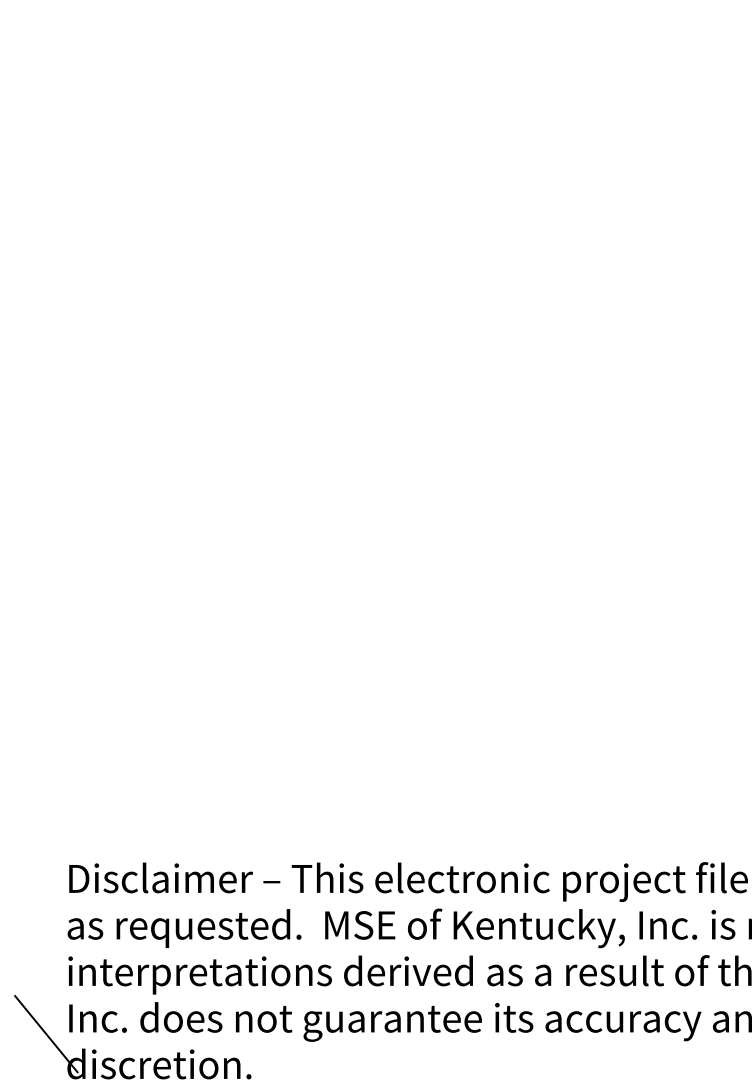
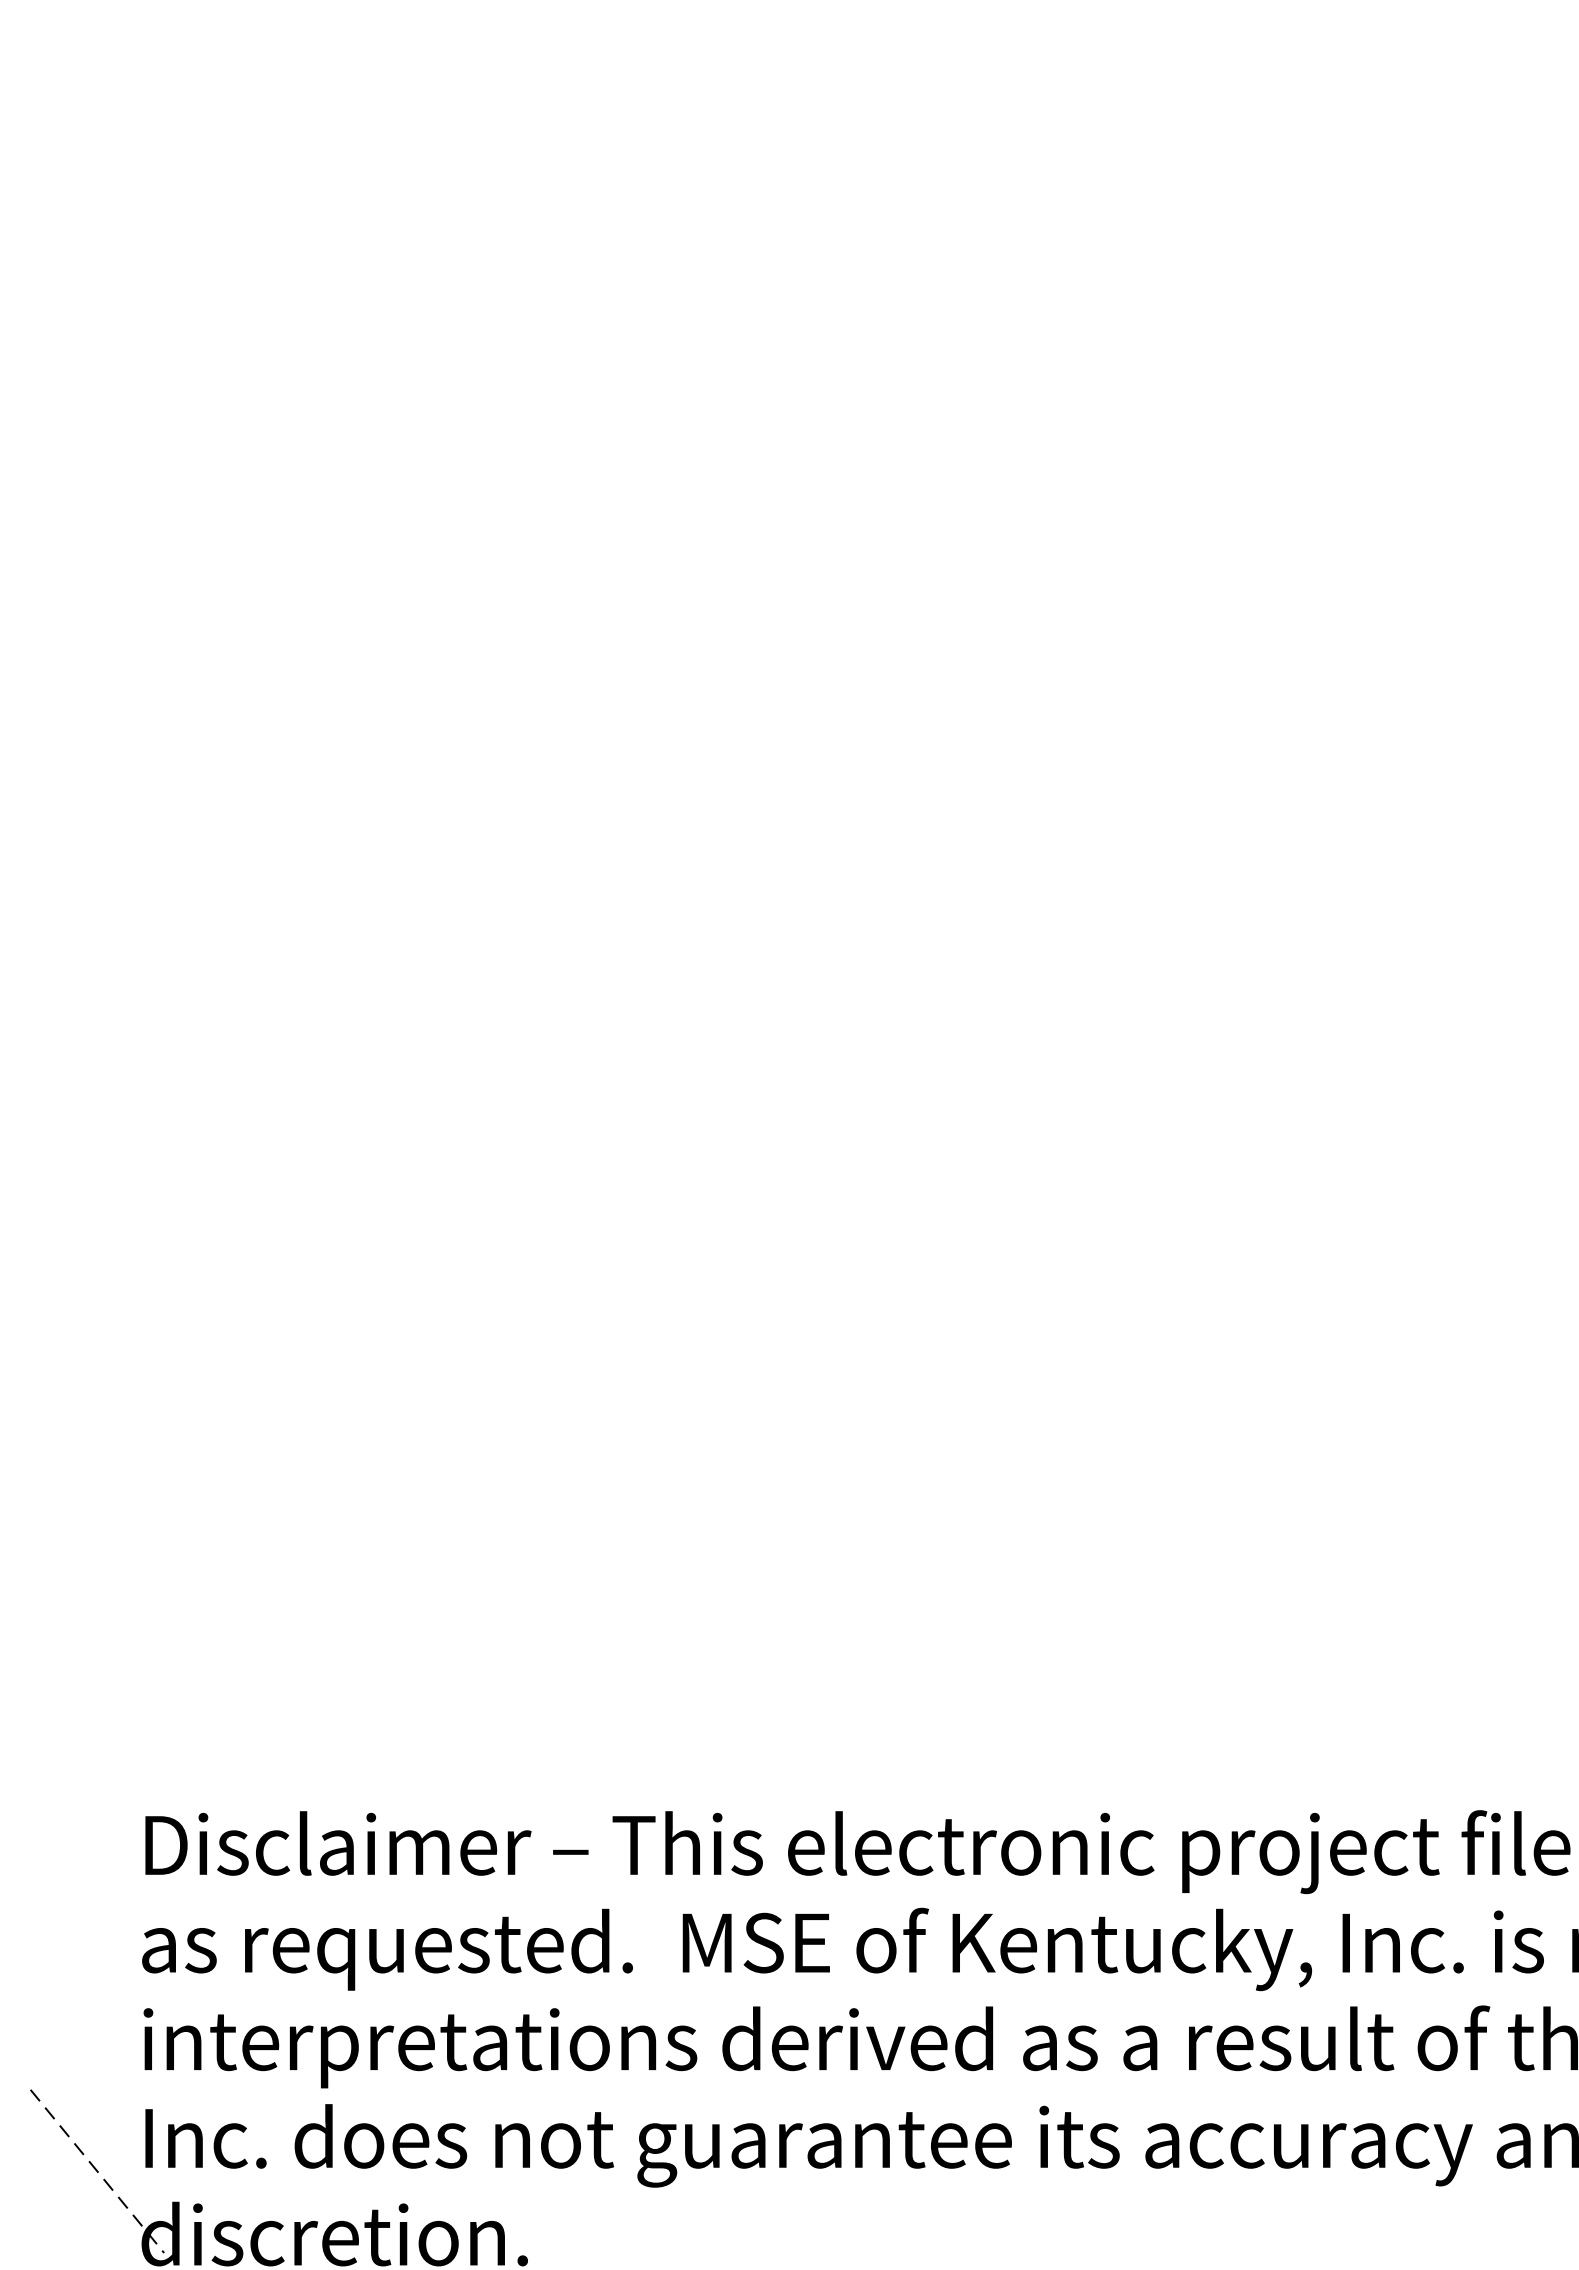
line: (46, 1034) -> (97, 2172), solid -> dashed

